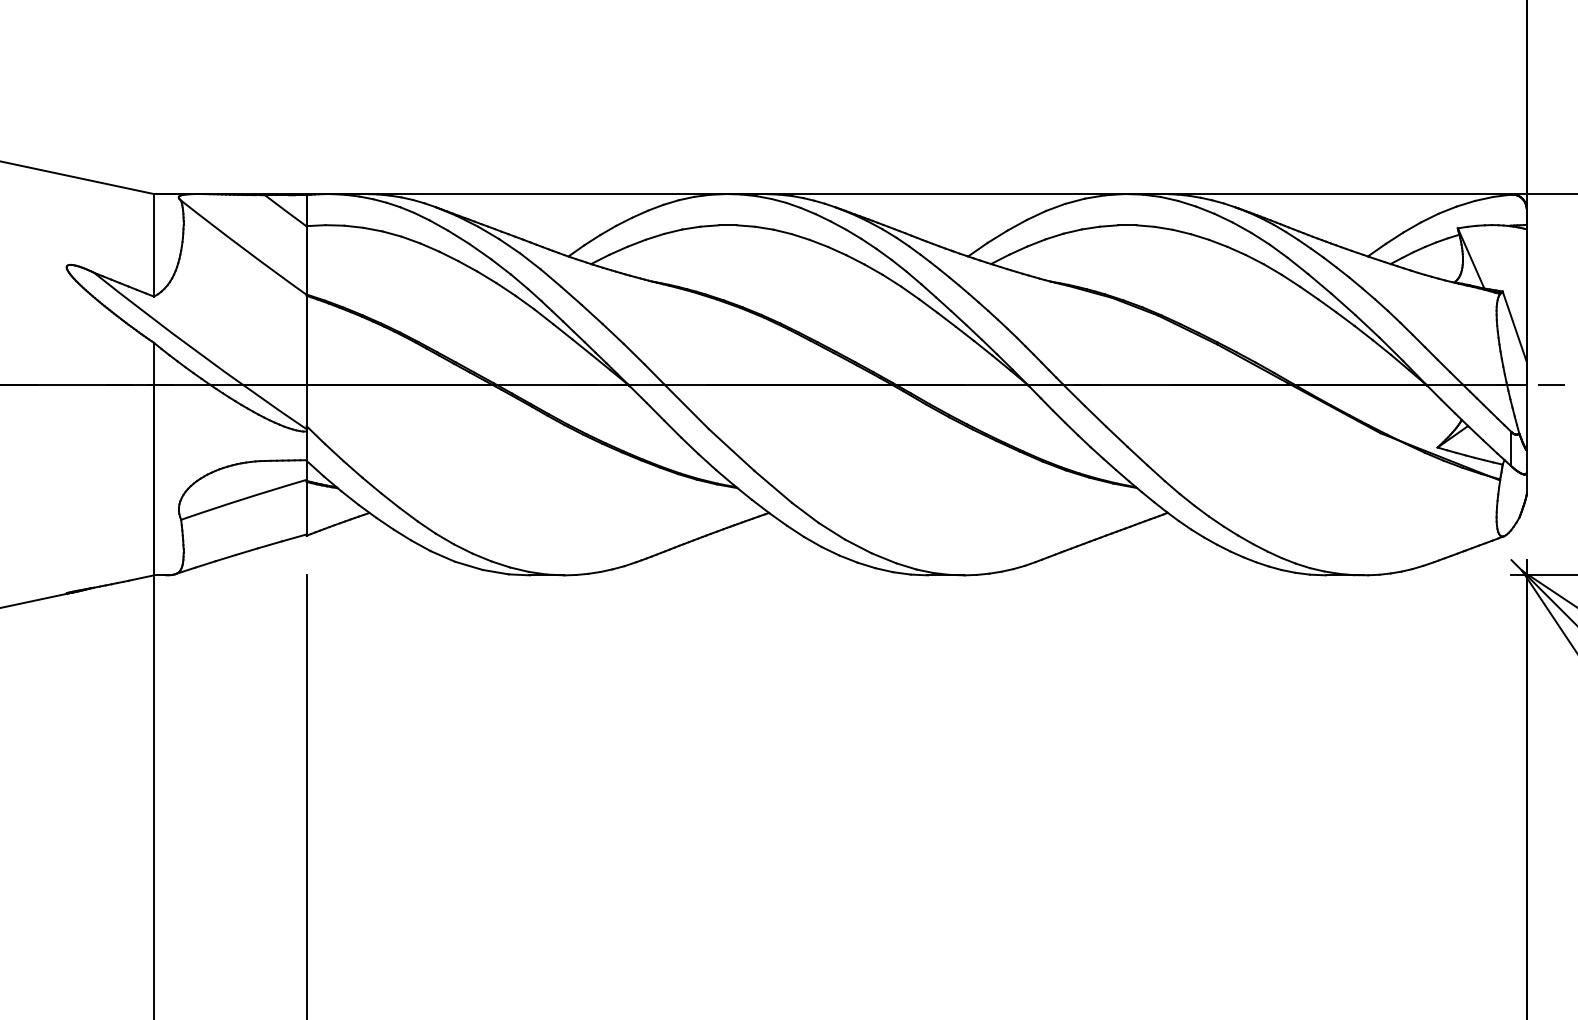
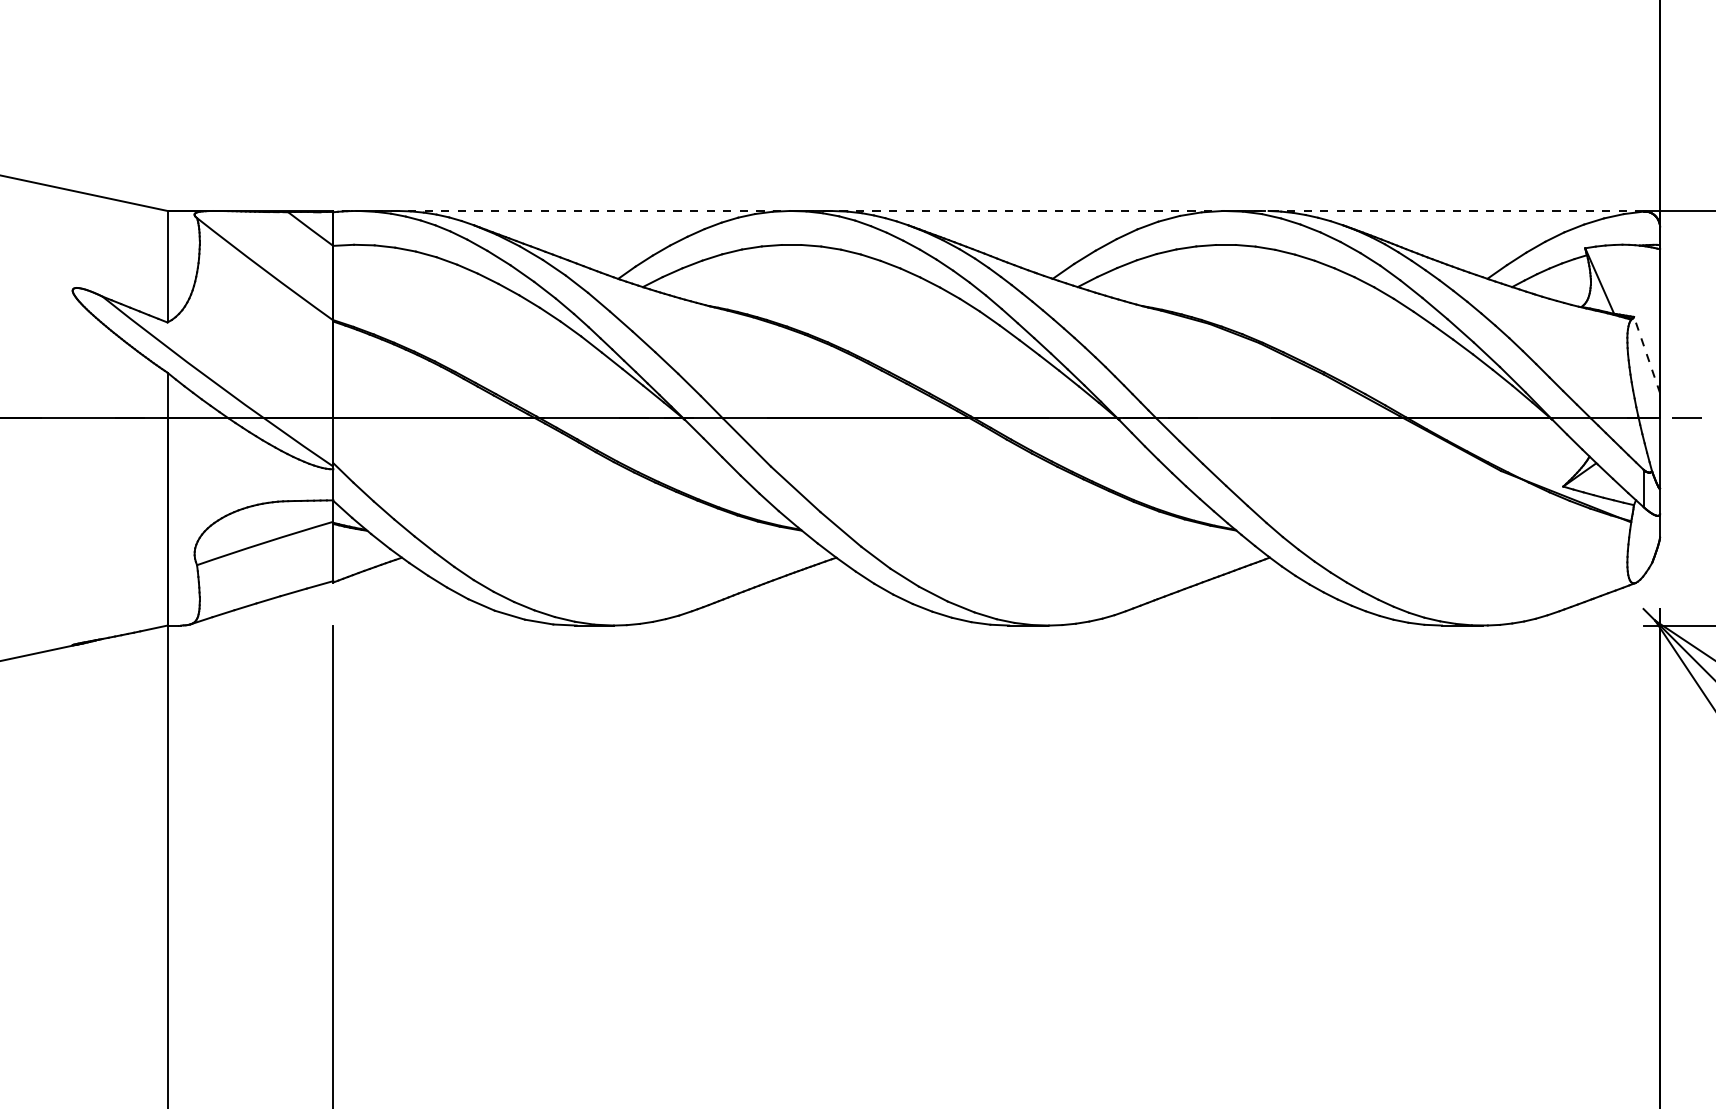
line: (908, 193) -> (987, 210), solid -> dashed
line: (1514, 326) -> (1646, 354), solid -> dashed

